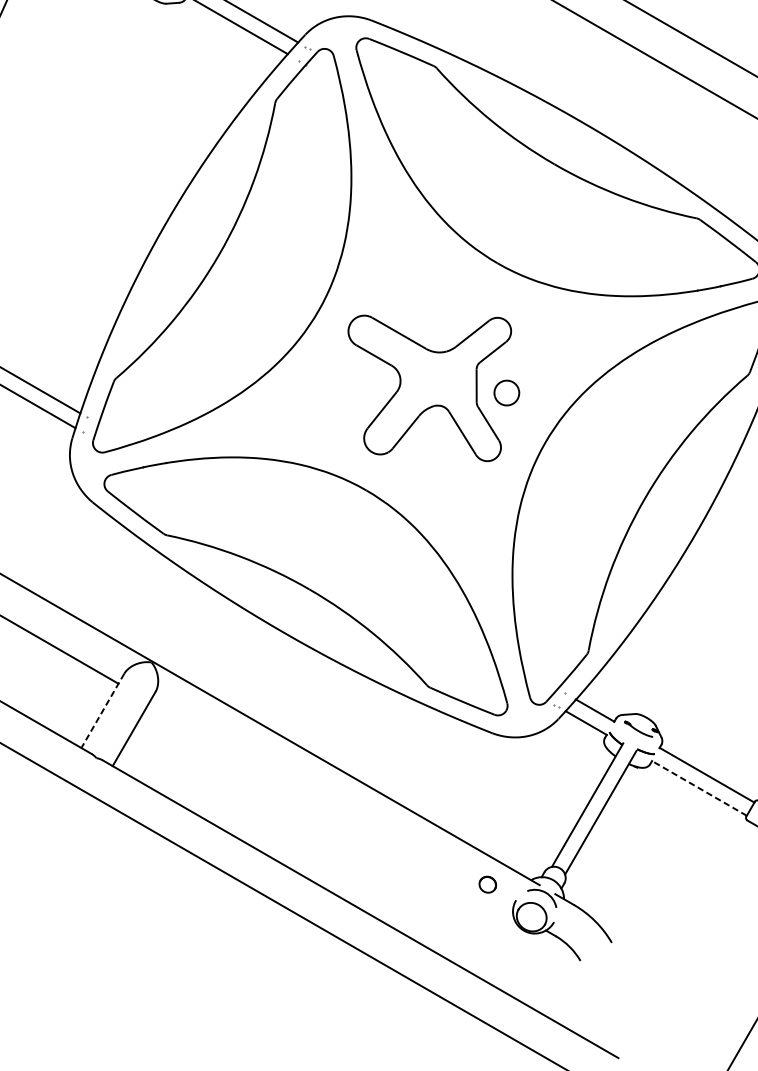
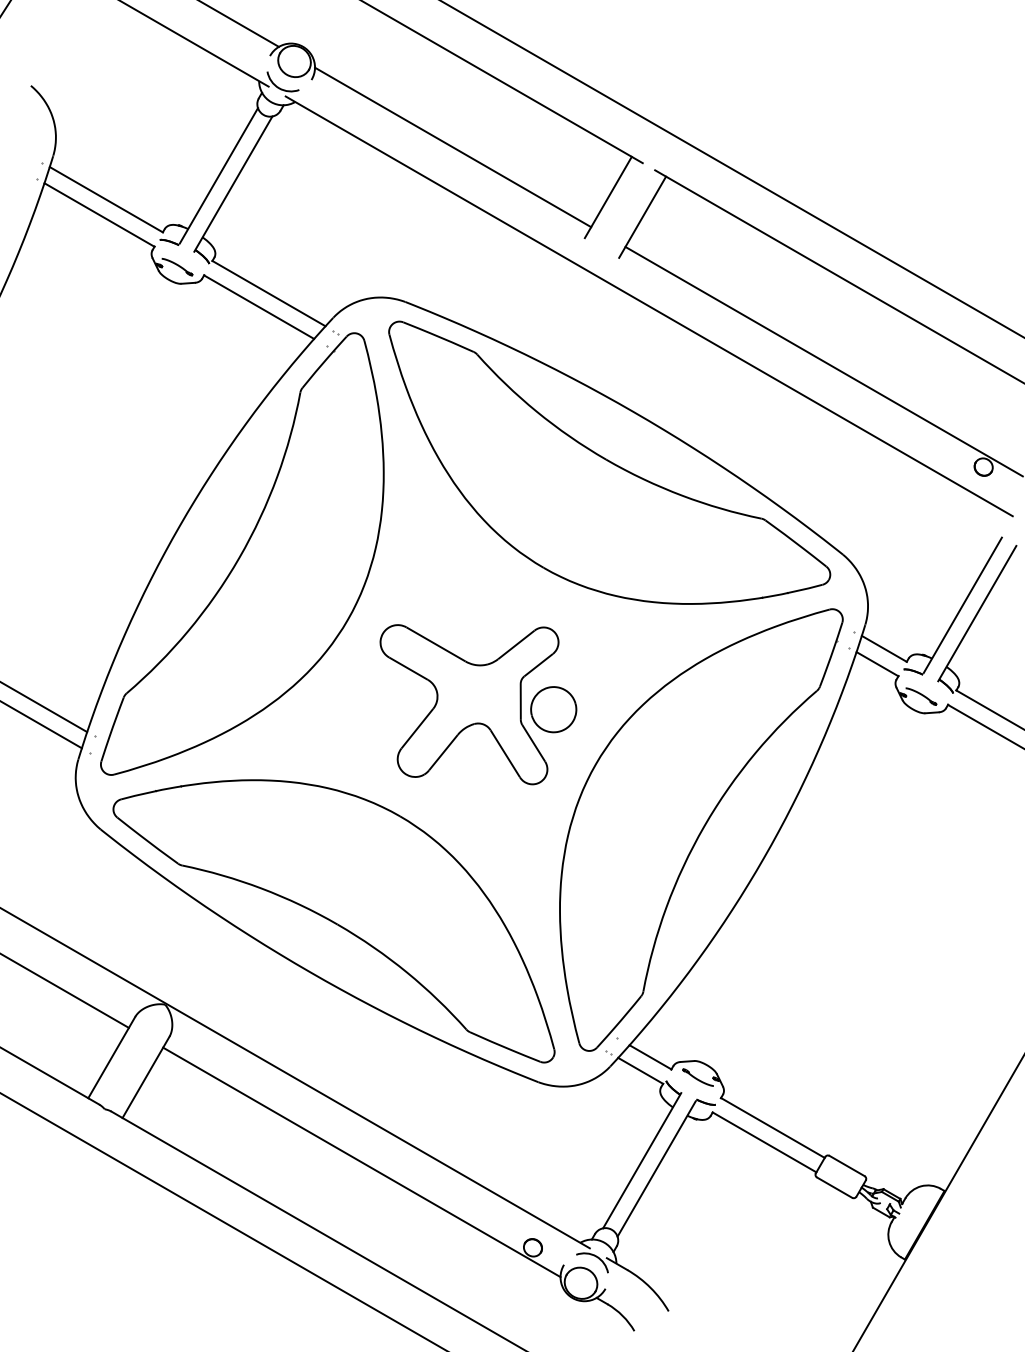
part: (506, 392) -> (553, 709), size x1.67
line: (102, 710) -> (111, 1057), dashed -> solid
line: (699, 788) -> (764, 1142), dashed -> solid
line: (331, 806) -> (361, 1162), added

